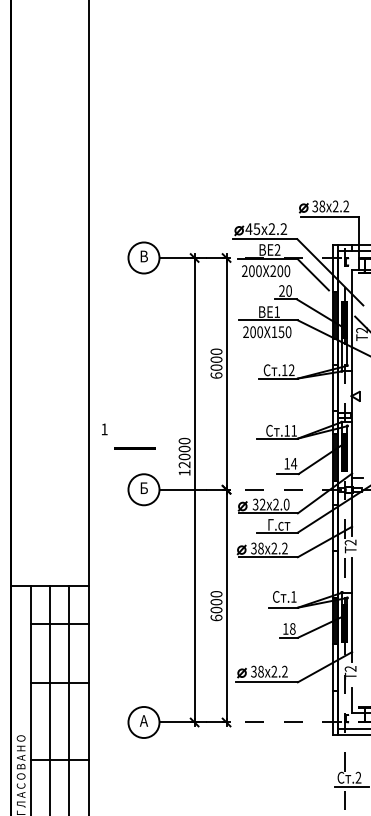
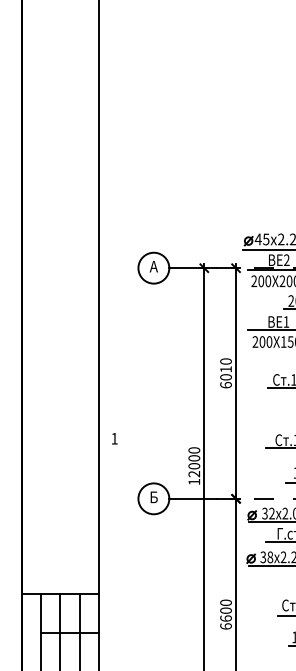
text: (143, 256) -> (153, 266), В -> А
text: (216, 359) -> (226, 369), 6000 -> 6010
line: (134, 448) -> (144, 457), removed
text: (216, 609) -> (226, 618), 6000 -> 6600

